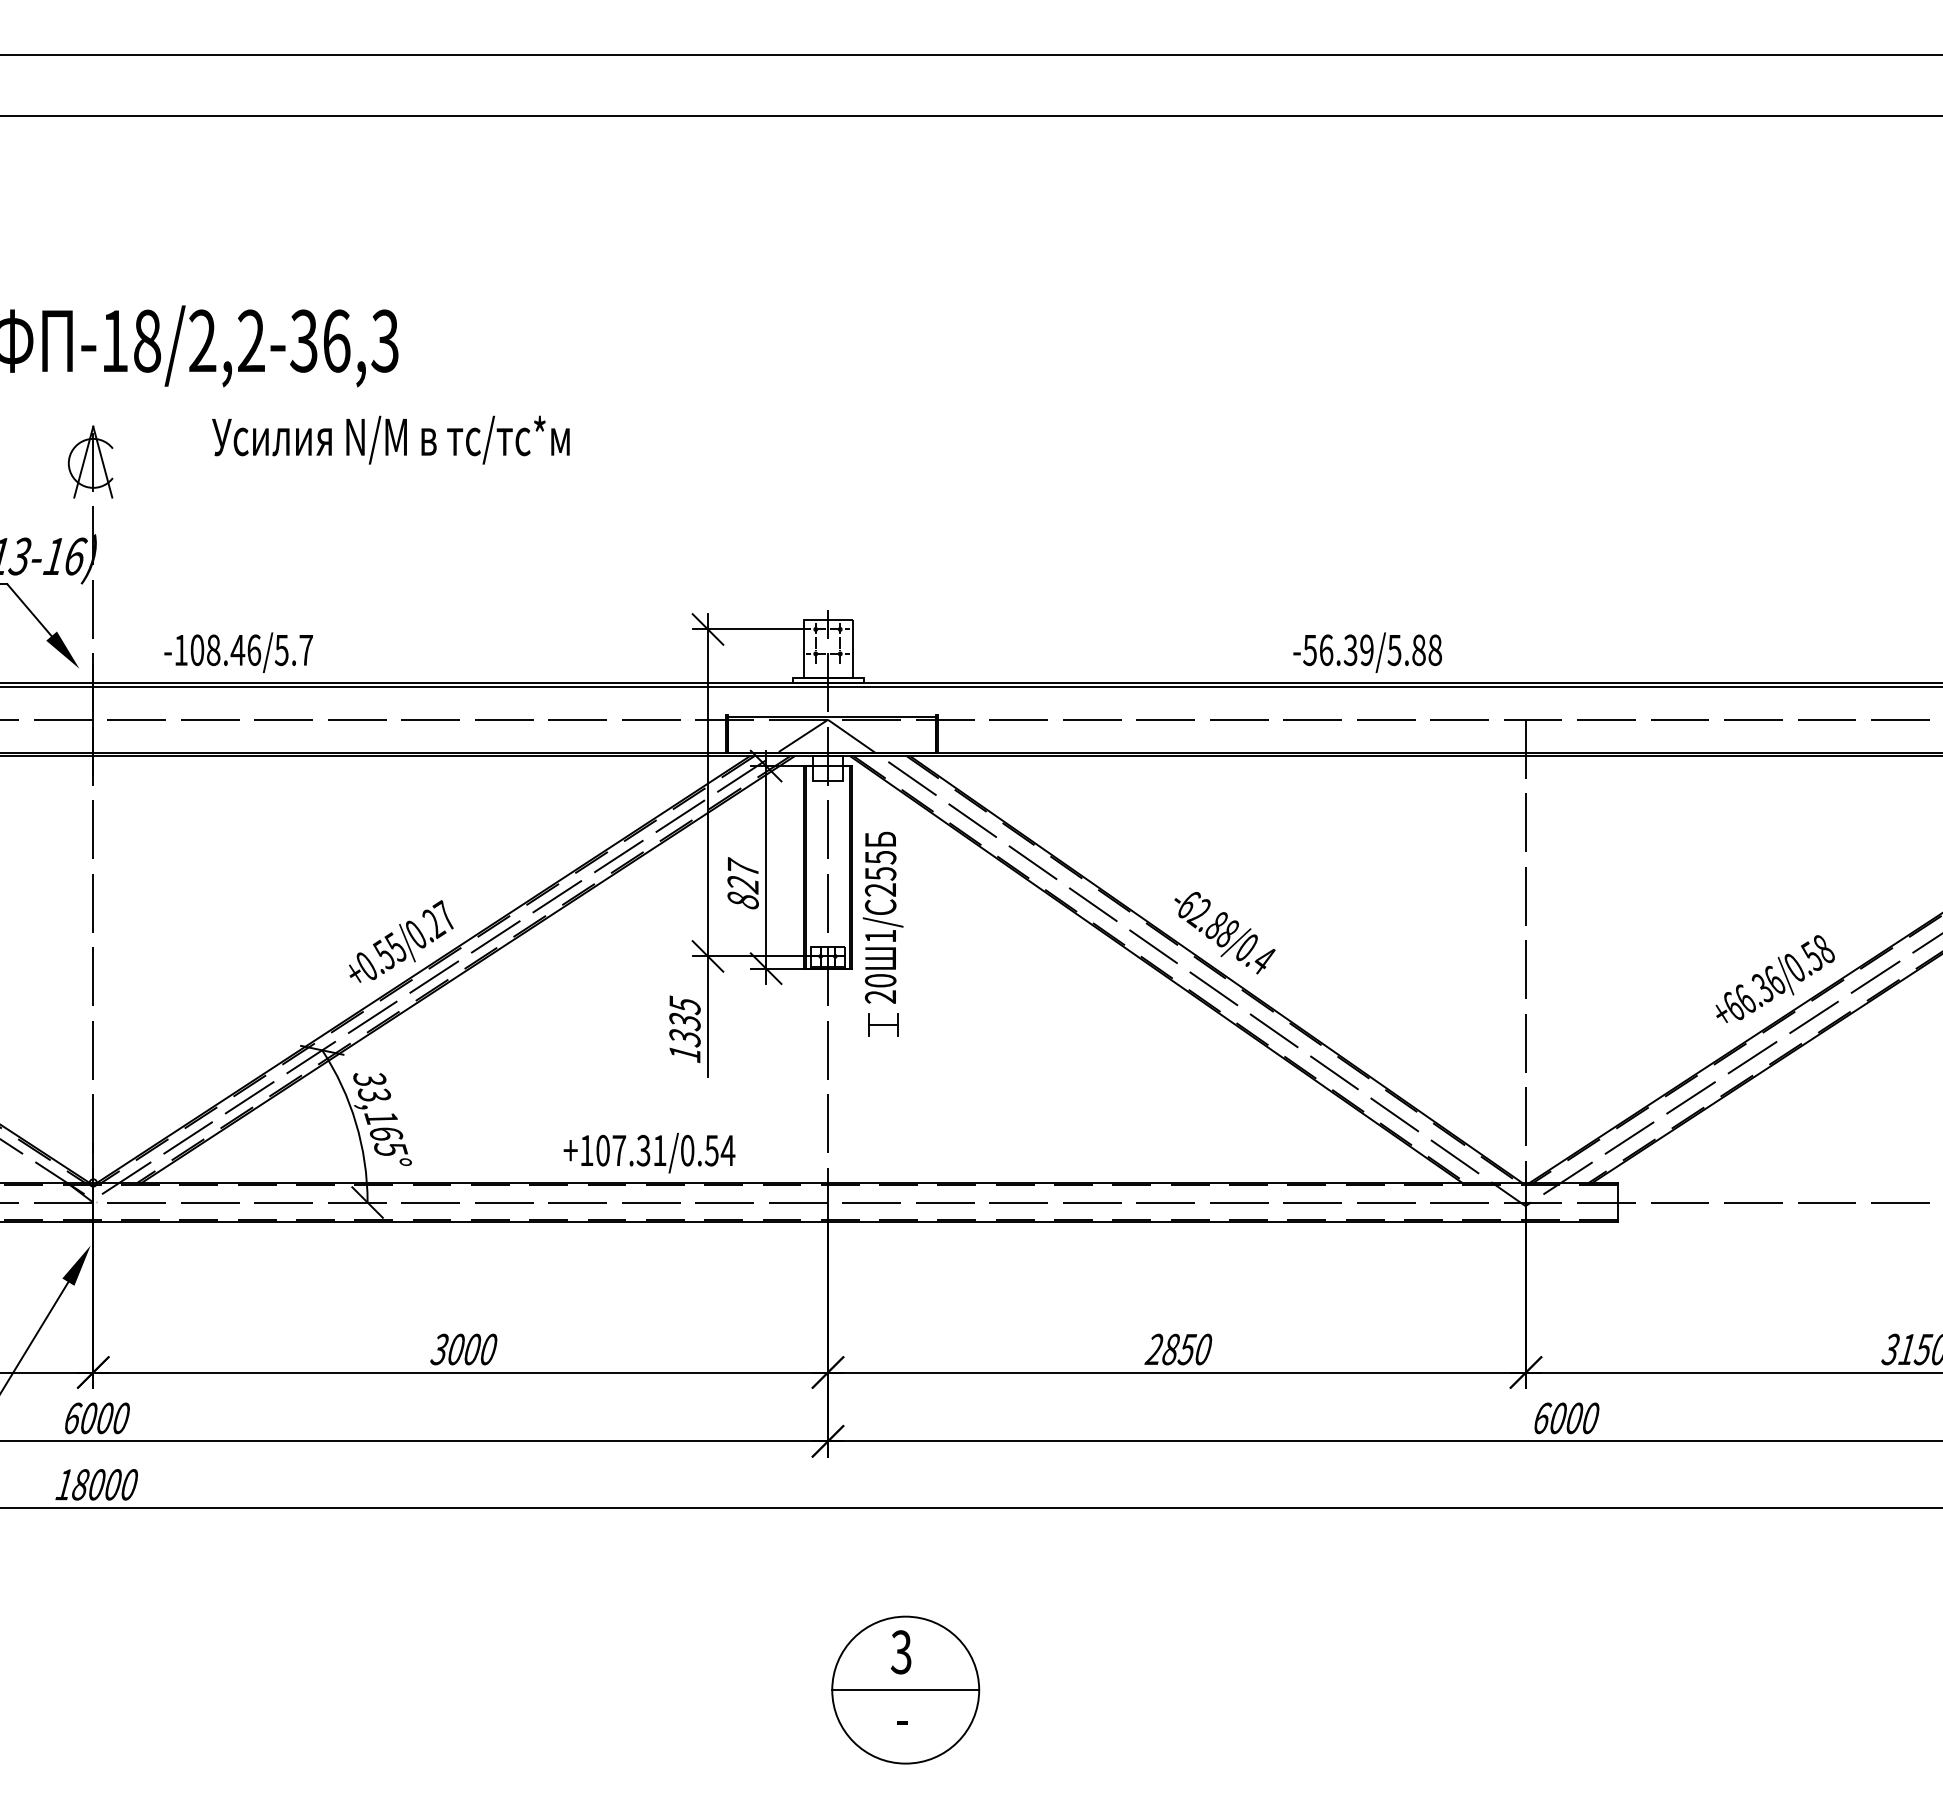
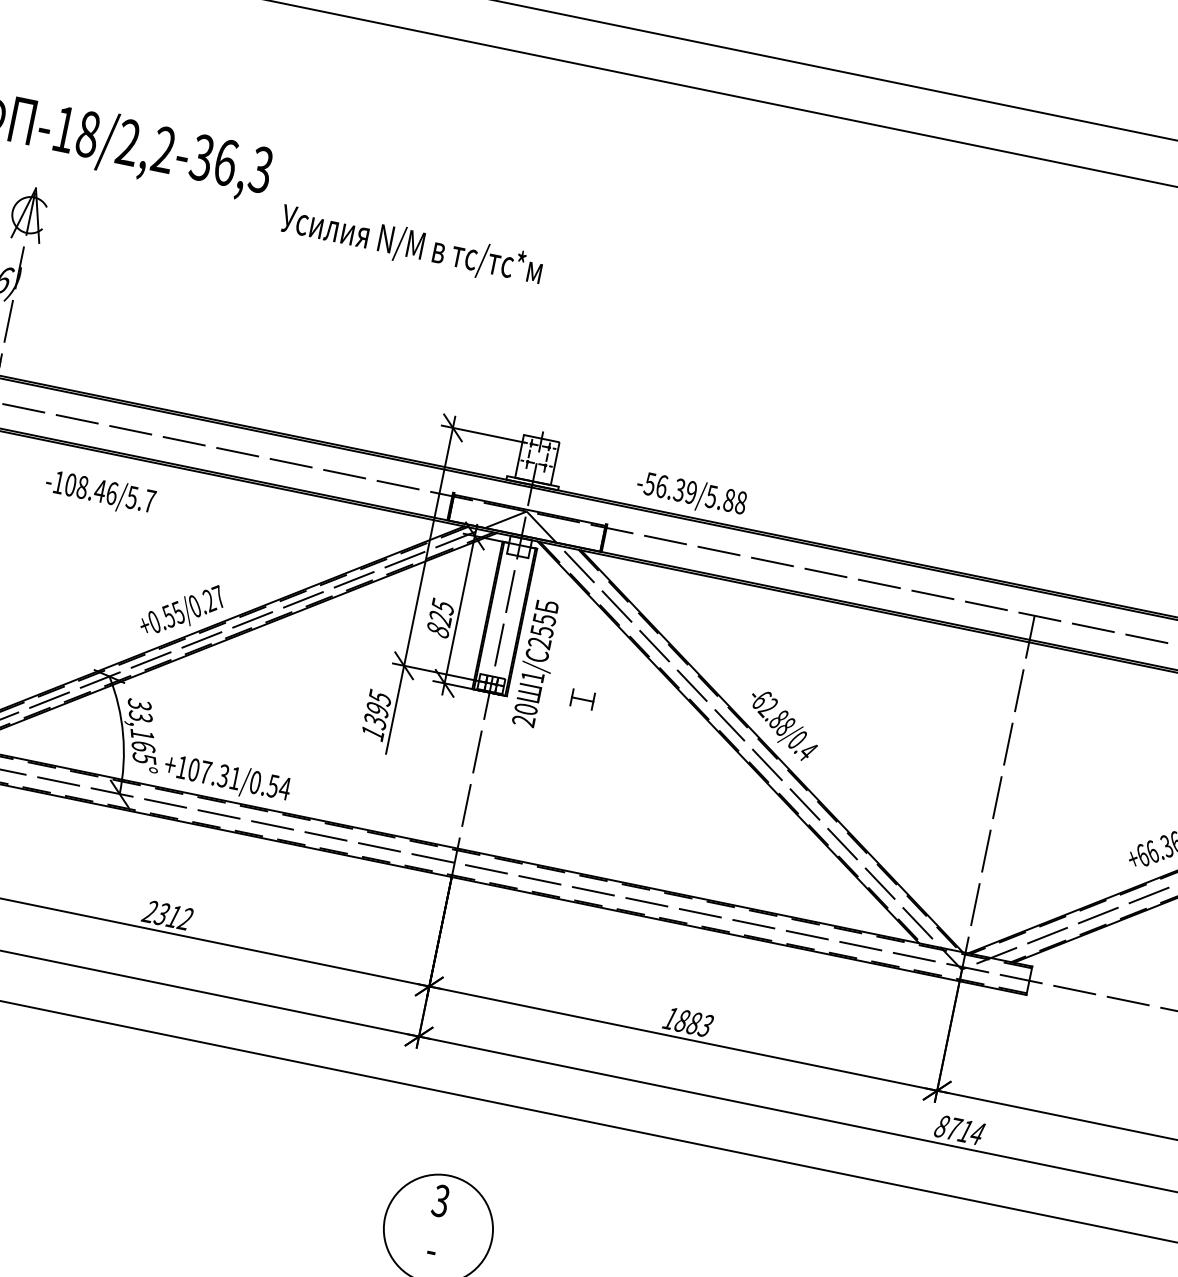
text: (390, 439) -> (411, 245), moved
text: (238, 652) -> (100, 492), moved
text: (1367, 652) -> (691, 494), moved
text: (743, 867) -> (443, 606), 827 -> 825
text: (684, 1022) -> (377, 710), 1335 -> 1395
part: (883, 1024) -> (582, 699), moved
text: (649, 1152) -> (227, 778), moved
text: (463, 1349) -> (167, 915), 3000 -> 2312
text: (1178, 1349) -> (687, 1022), 2850 -> 1883
text: (1566, 1418) -> (959, 1130), 6000 -> 8714
line: (905, 1690) -> (438, 1229), removed

